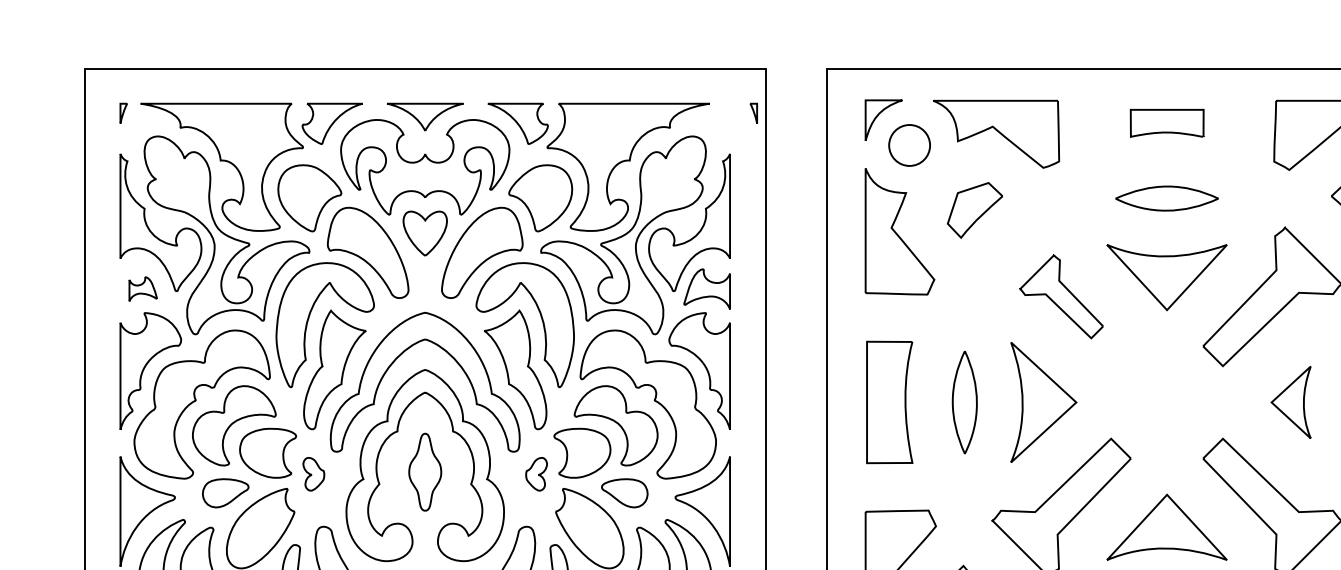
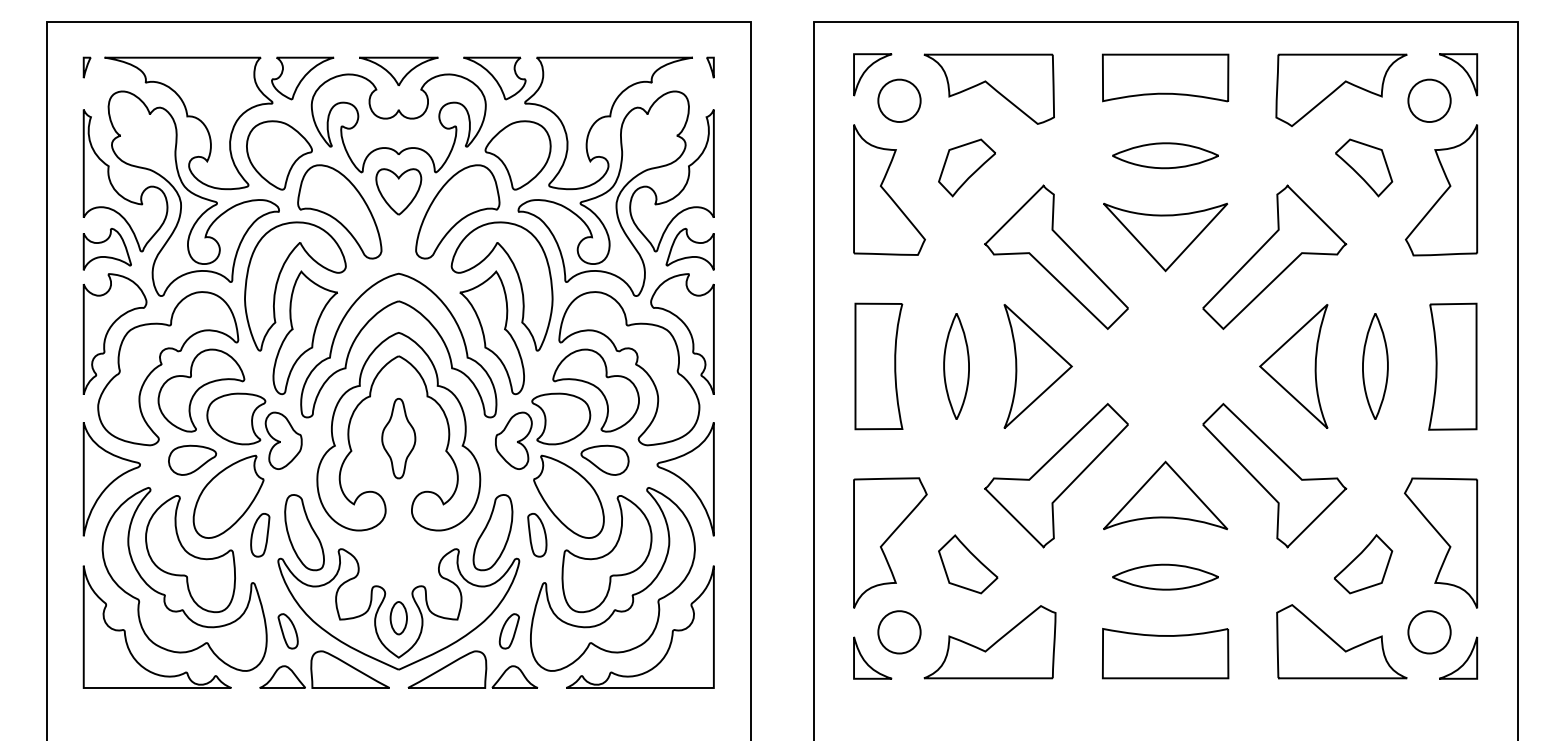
part: (753, 113) -> (710, 67), moved
part: (1166, 122) -> (1165, 77), size x1.67
part: (142, 289) -> (106, 249), size x1.67
part: (1061, 296) -> (1056, 256), size x1.67
part: (1290, 402) -> (1293, 366), size x1.67
part: (313, 474) -> (283, 440), size x1.67
part: (536, 474) -> (513, 440), size x1.67

